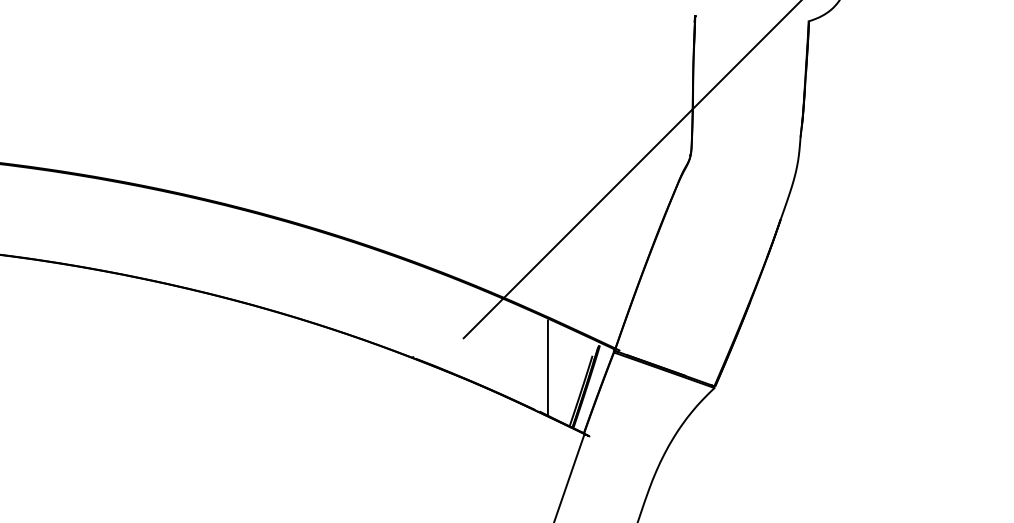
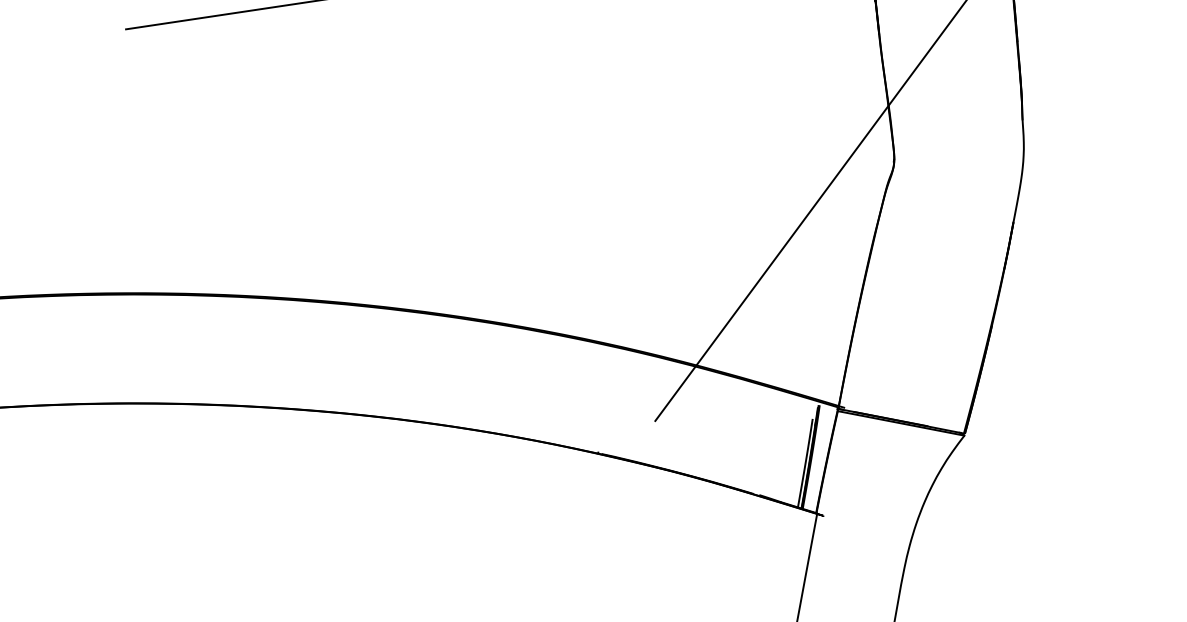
line: (547, 367) -> (760, 440), removed

